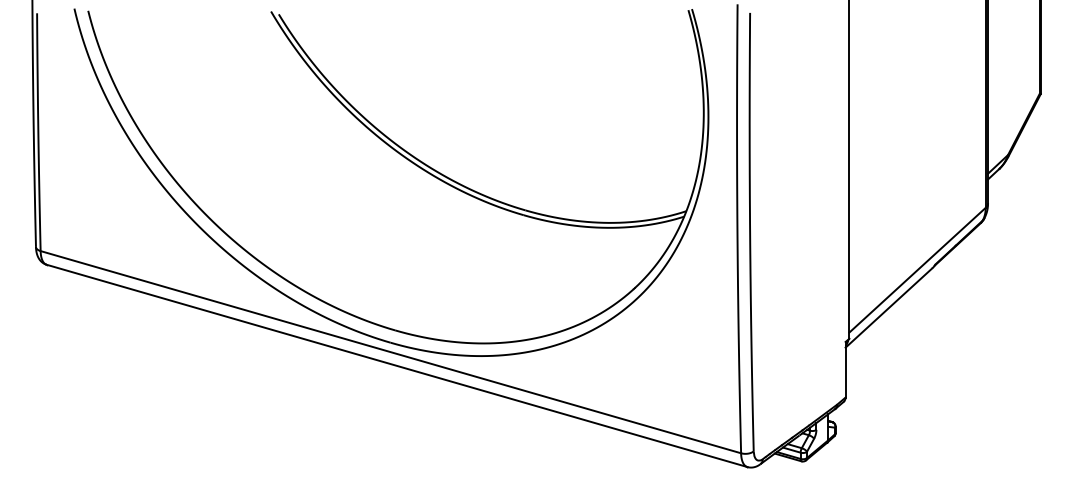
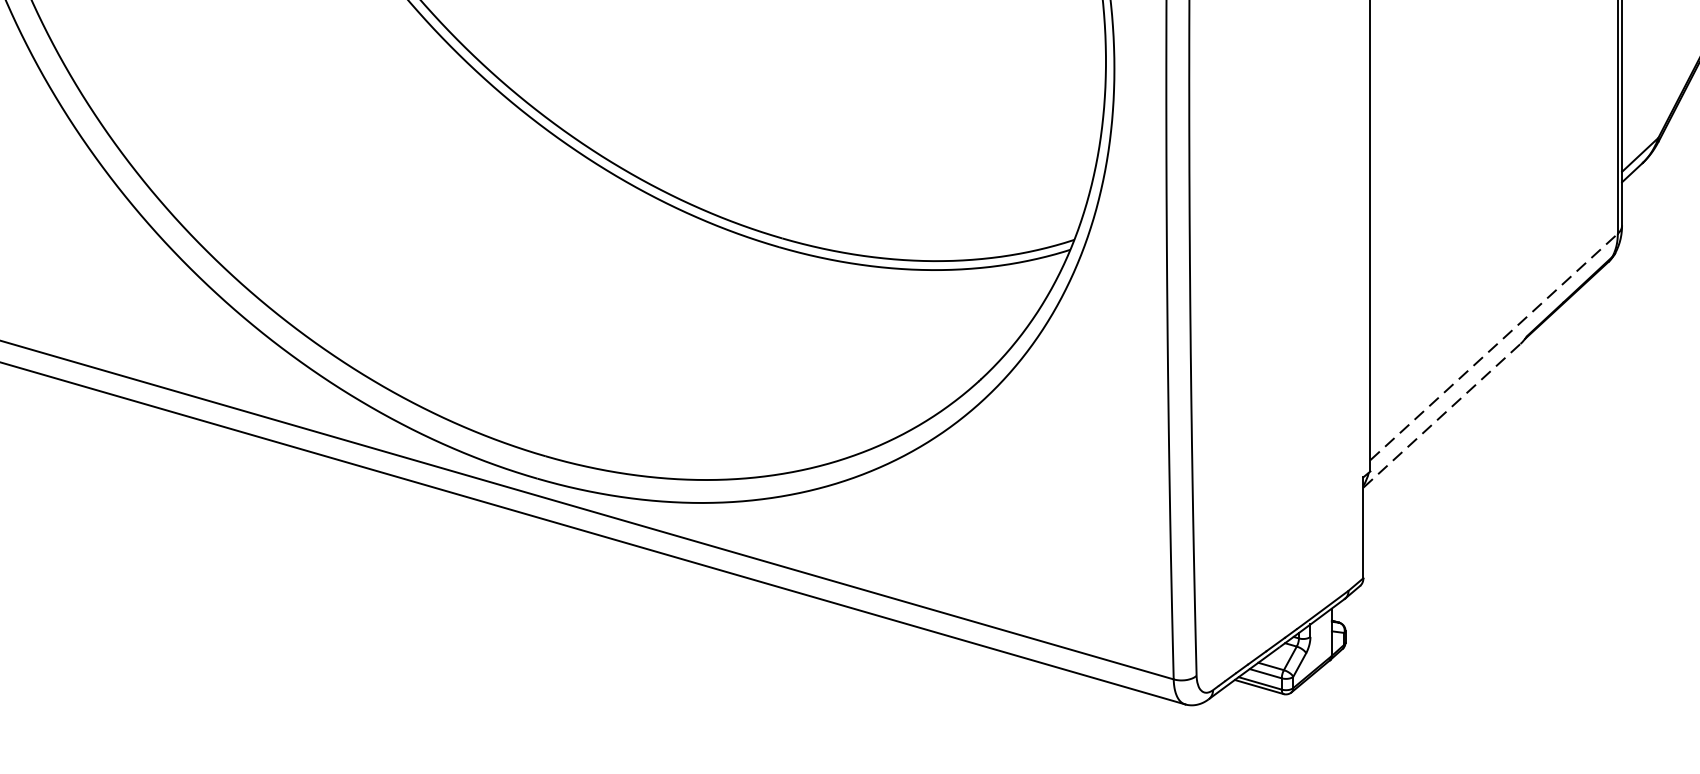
line: (917, 269) -> (1493, 345), solid -> dashed
line: (888, 308) -> (1441, 416), solid -> dashed

